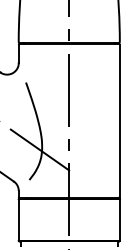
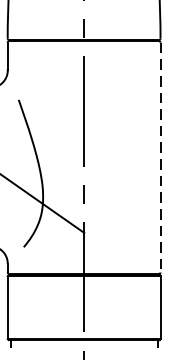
line: (119, 121) -> (160, 158), solid -> dashed

